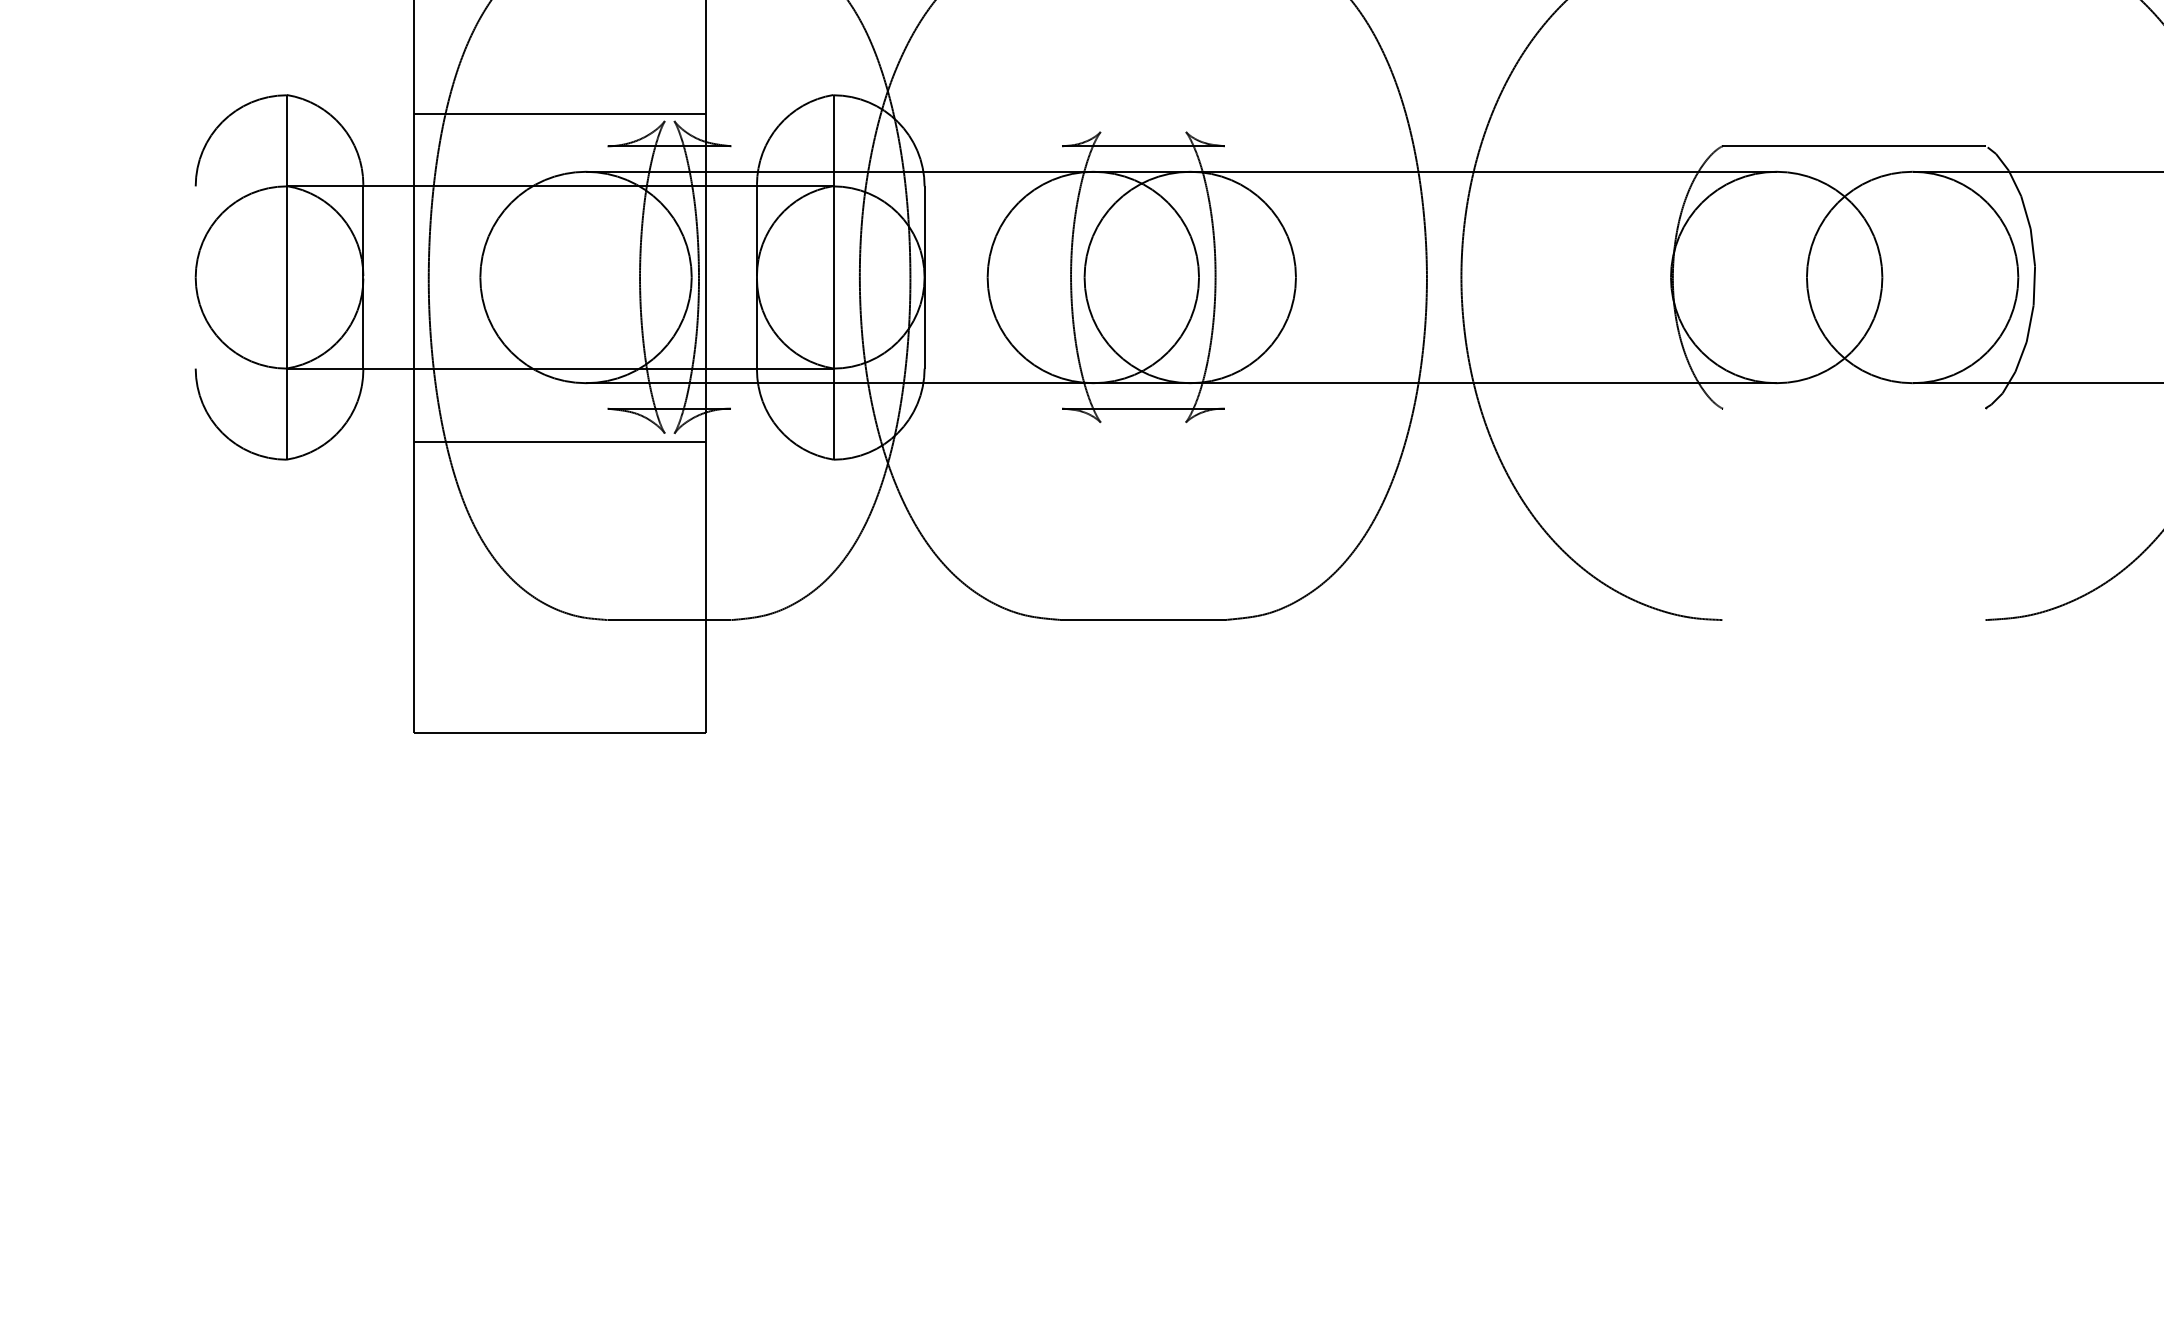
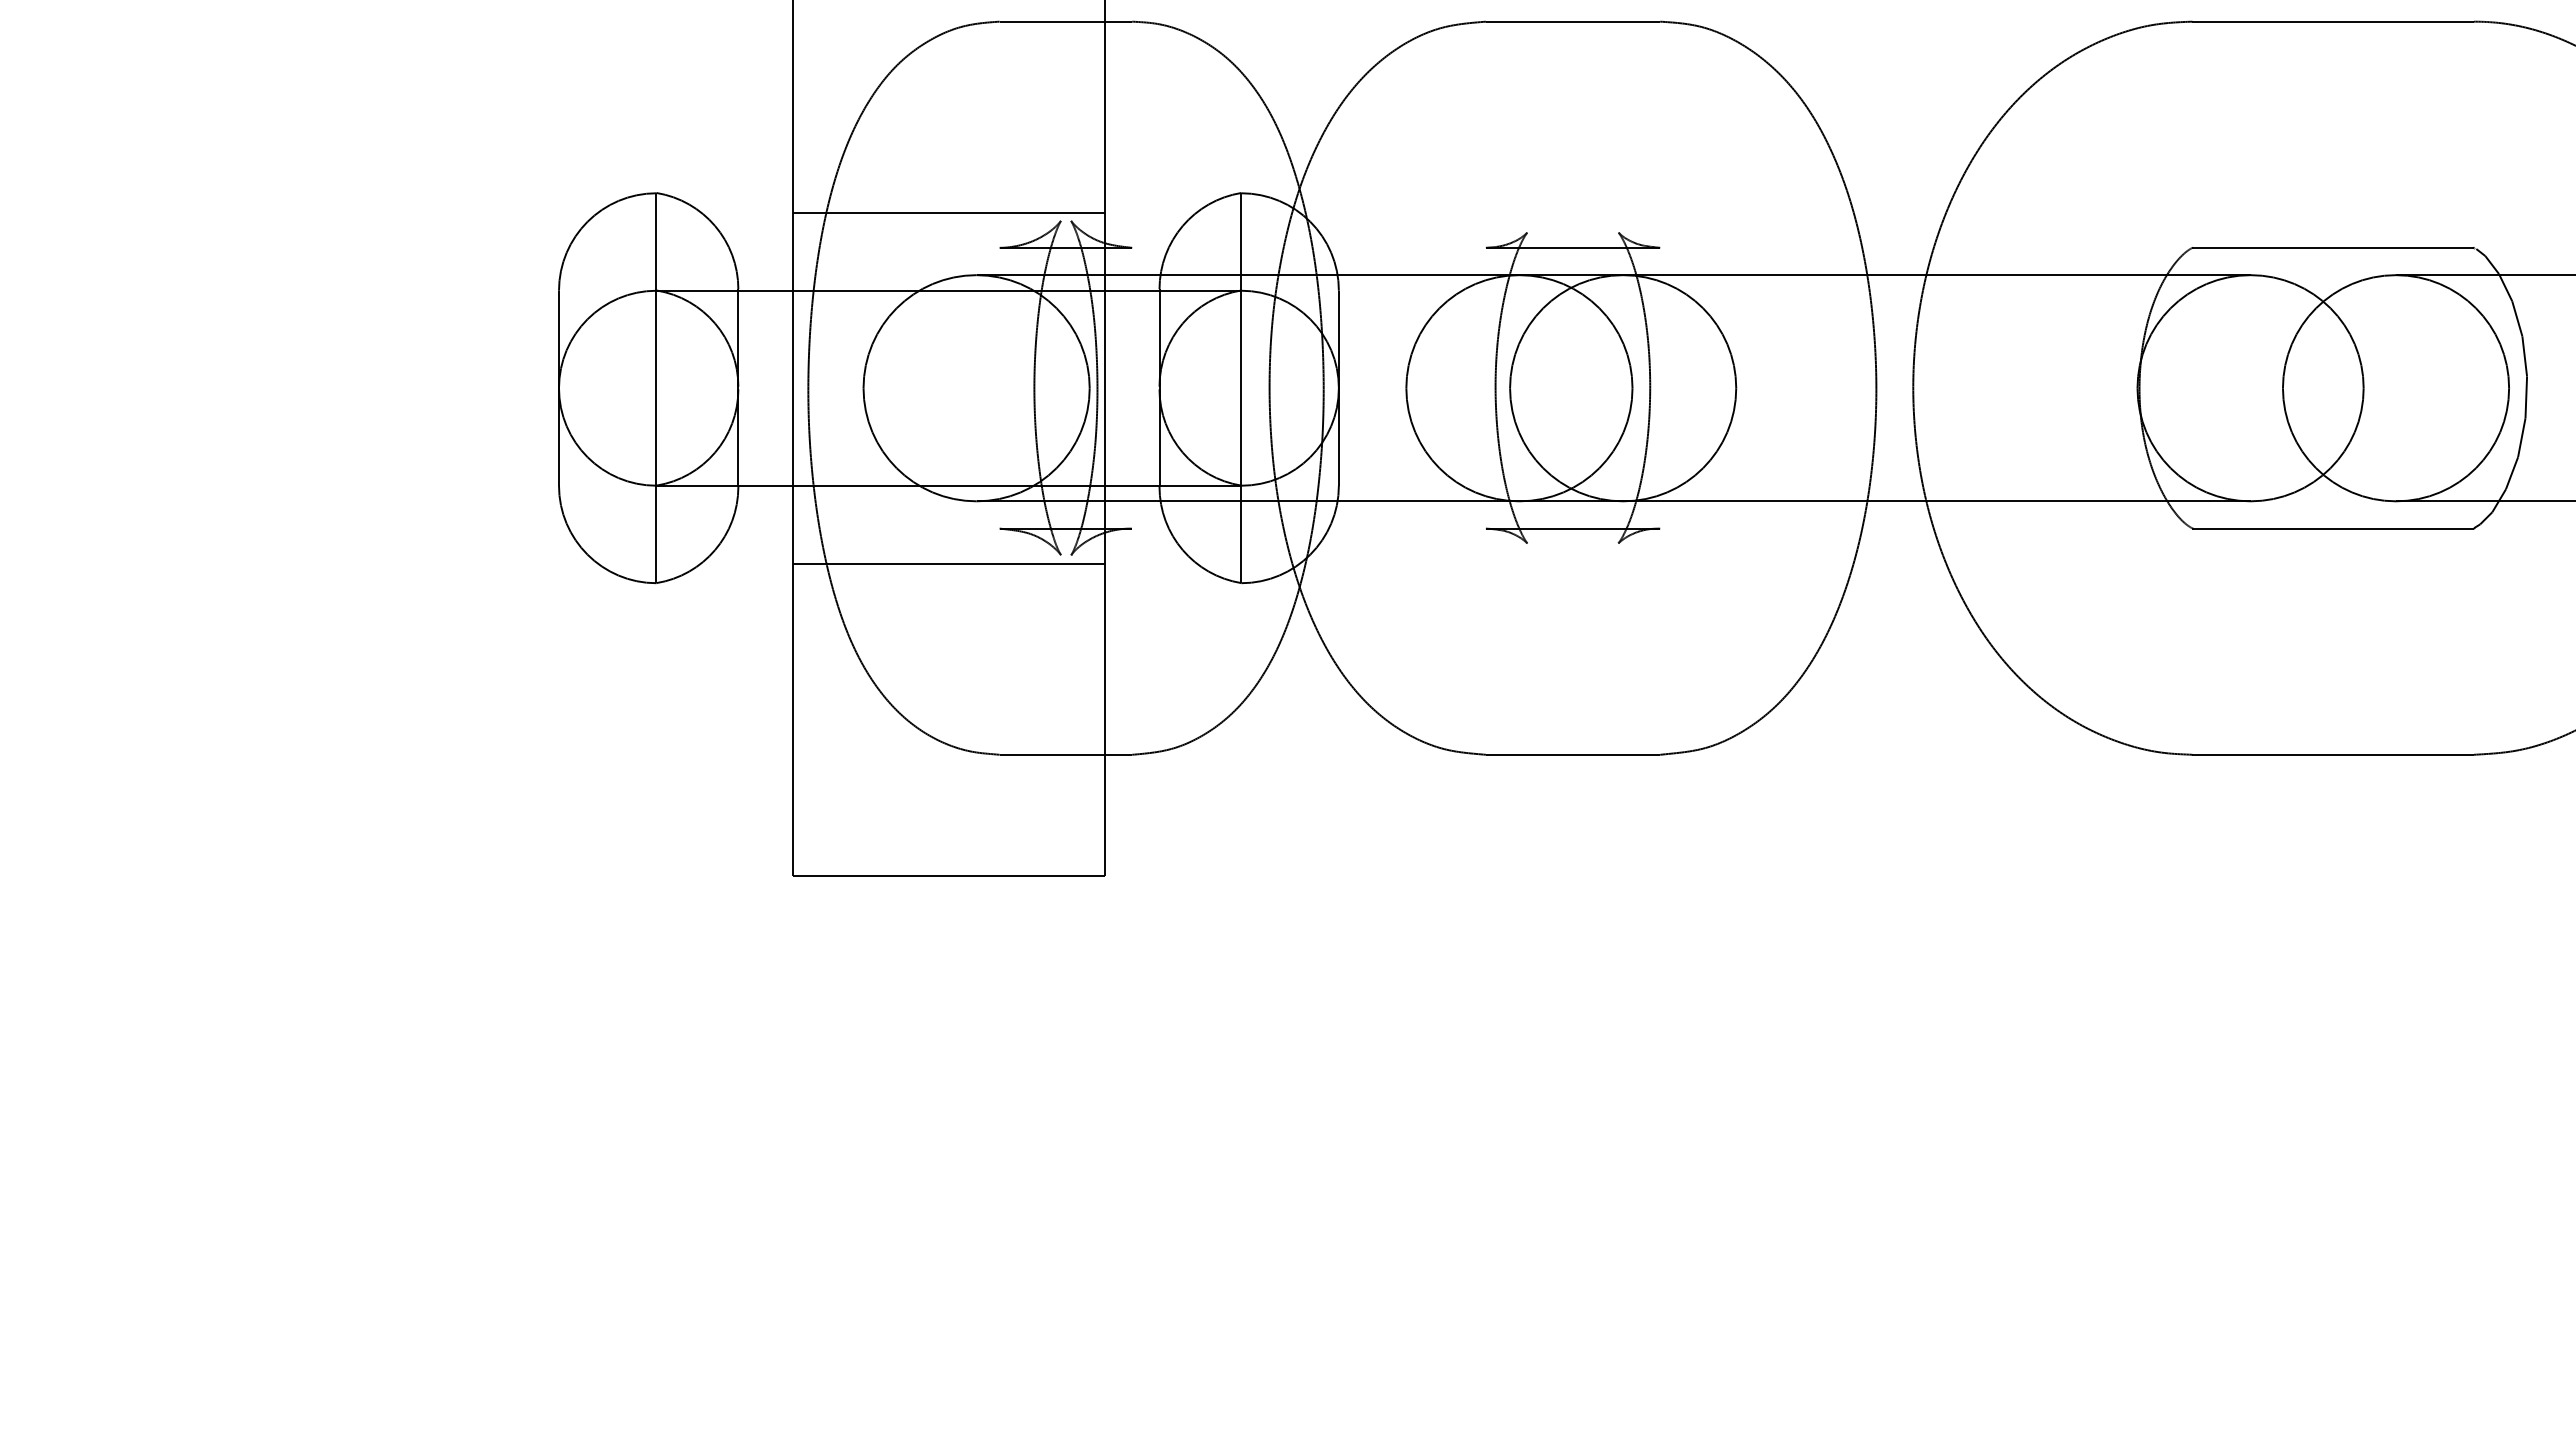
line: (195, 276) -> (558, 387), added
line: (1854, 408) -> (2333, 528), added
line: (1854, 619) -> (2333, 754), added

